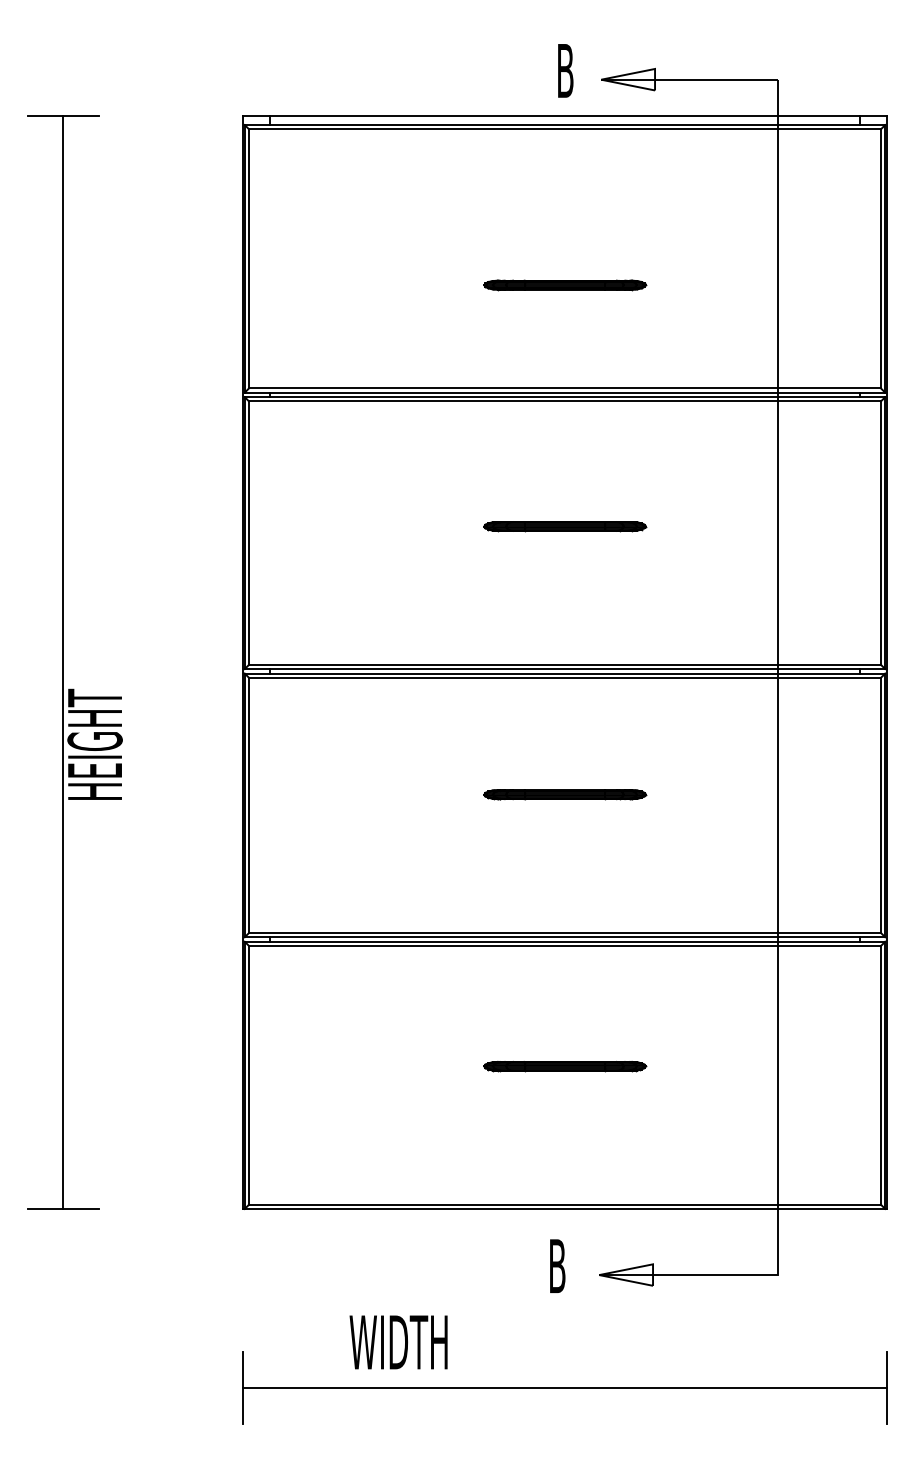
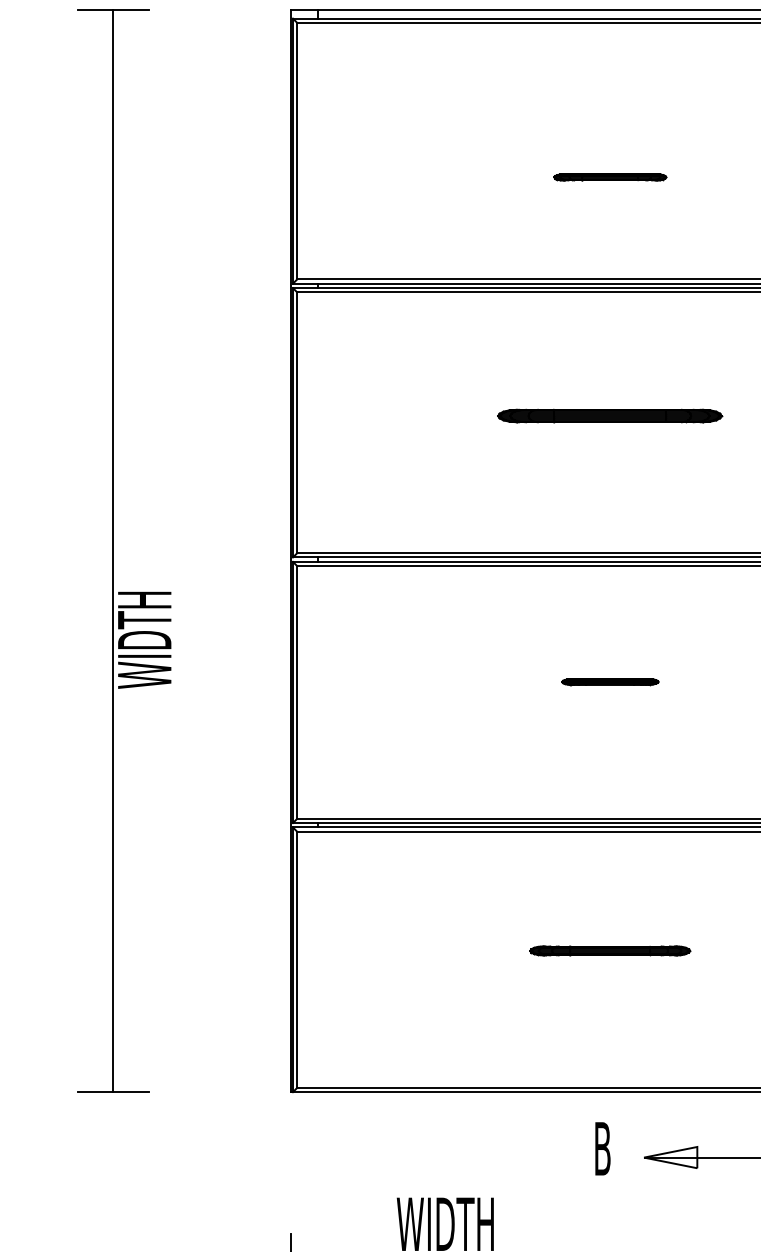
part: (565, 285) -> (610, 177), size x0.7
part: (565, 526) -> (610, 416), size x1.4
text: (94, 744) -> (144, 632), HEIGHT -> WIDTH
part: (565, 794) -> (610, 681), size x0.6

